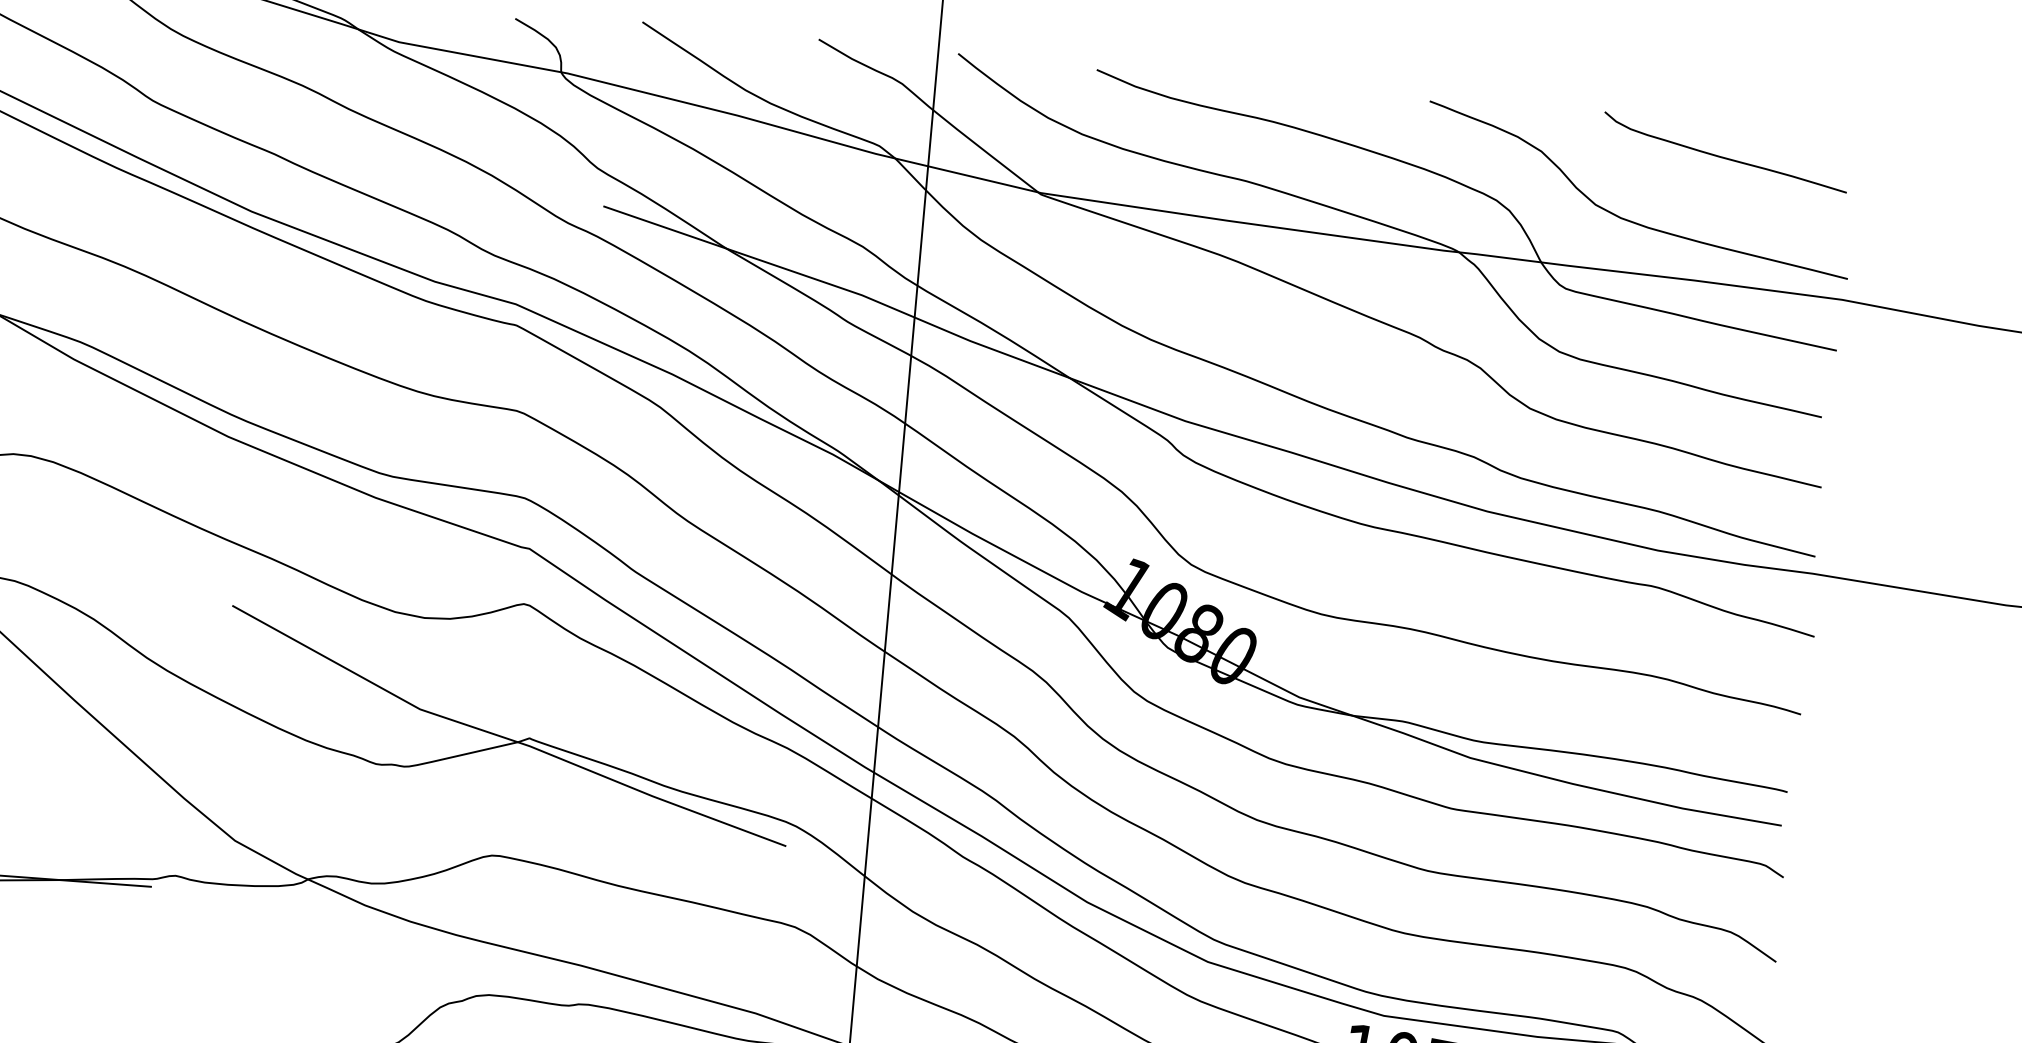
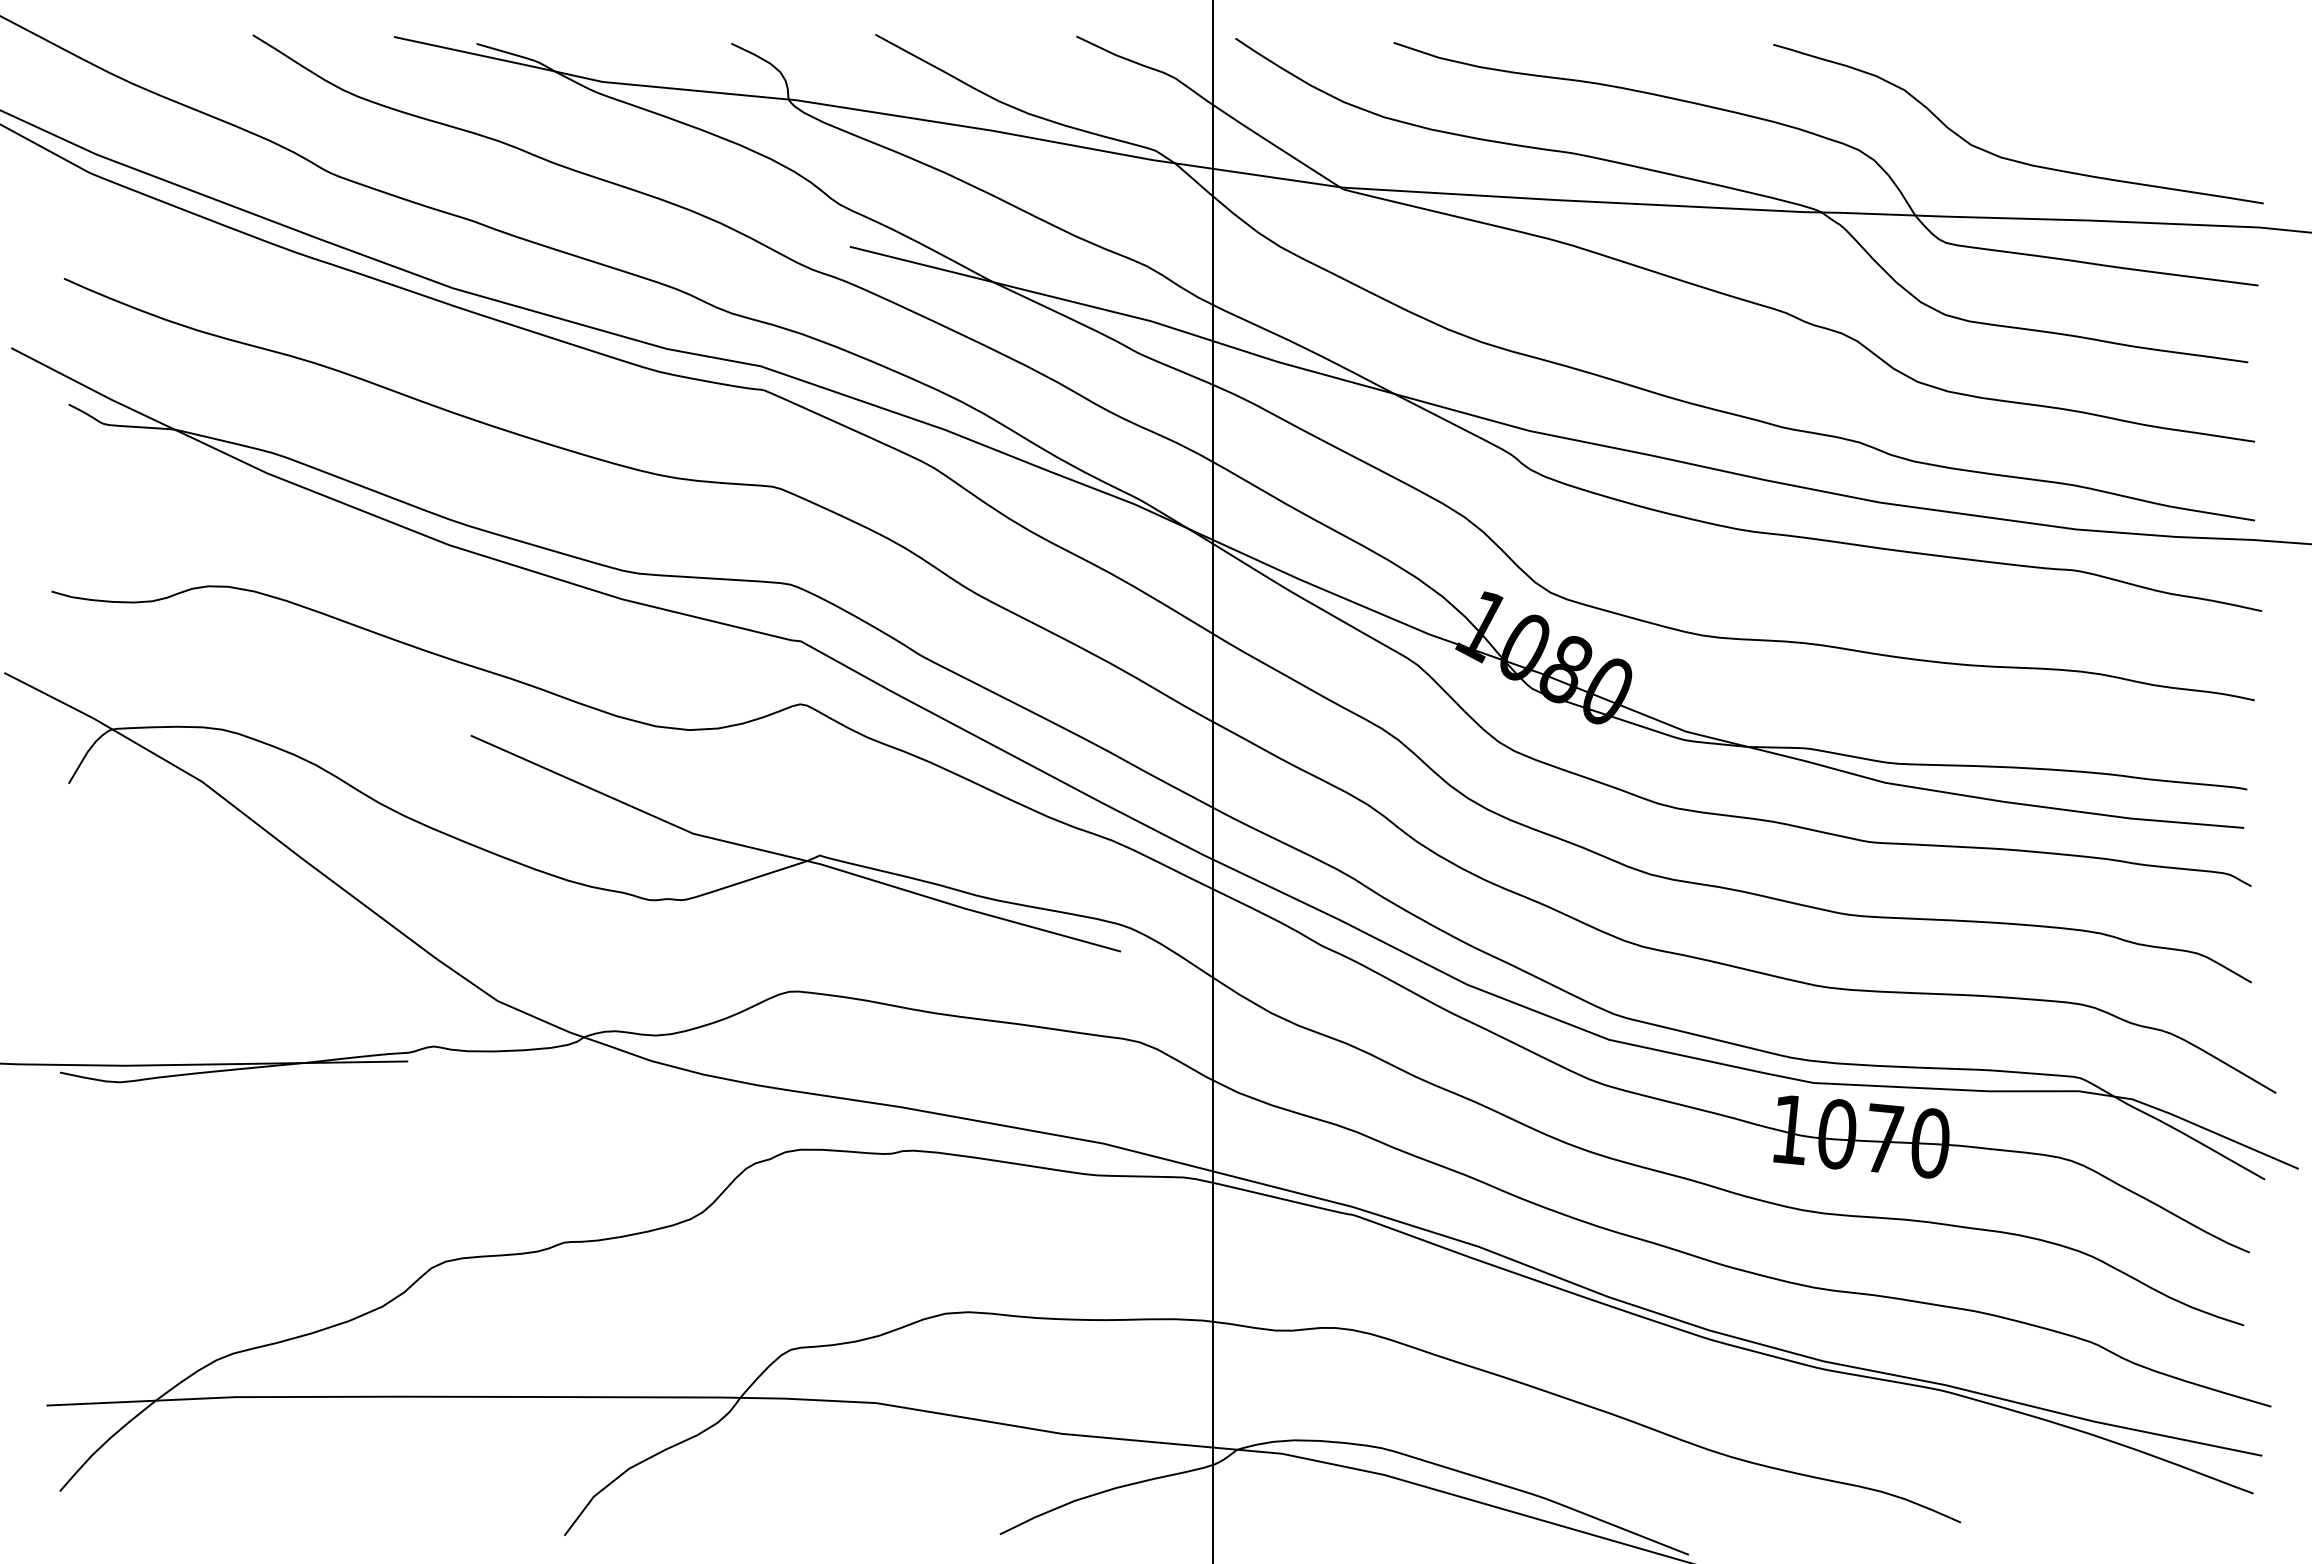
curve: (1722, 156) -> (2109, 77), removed

